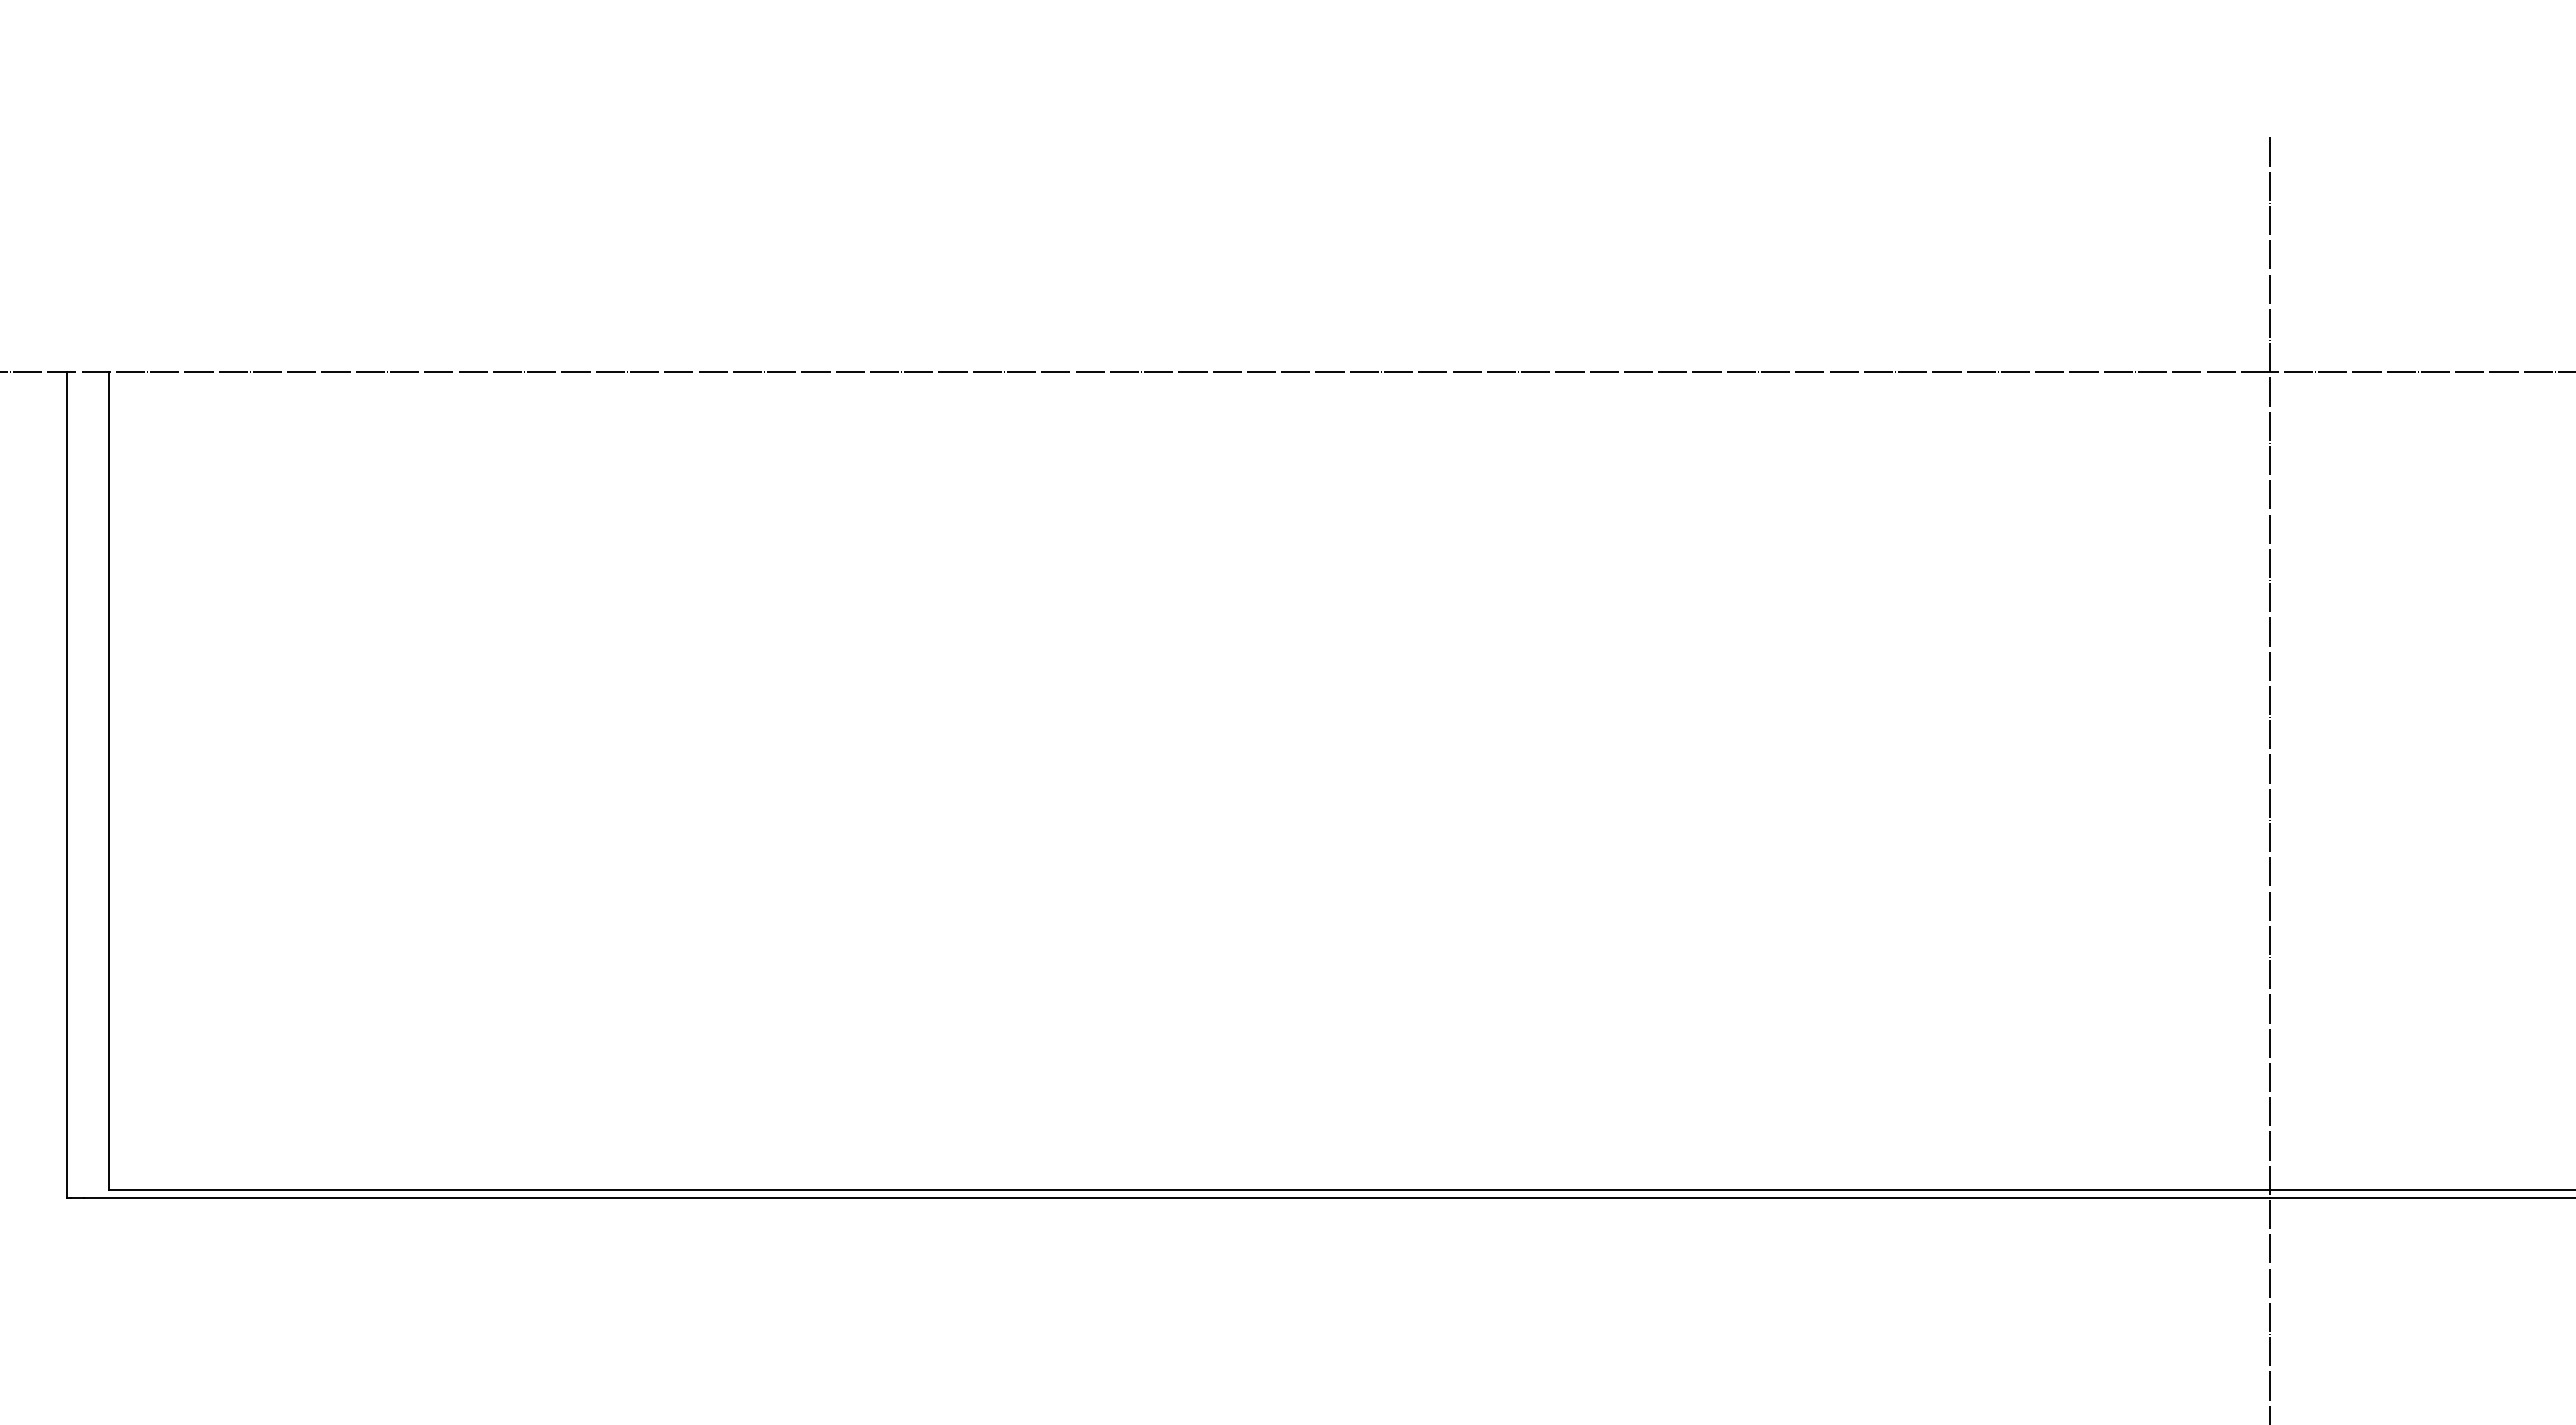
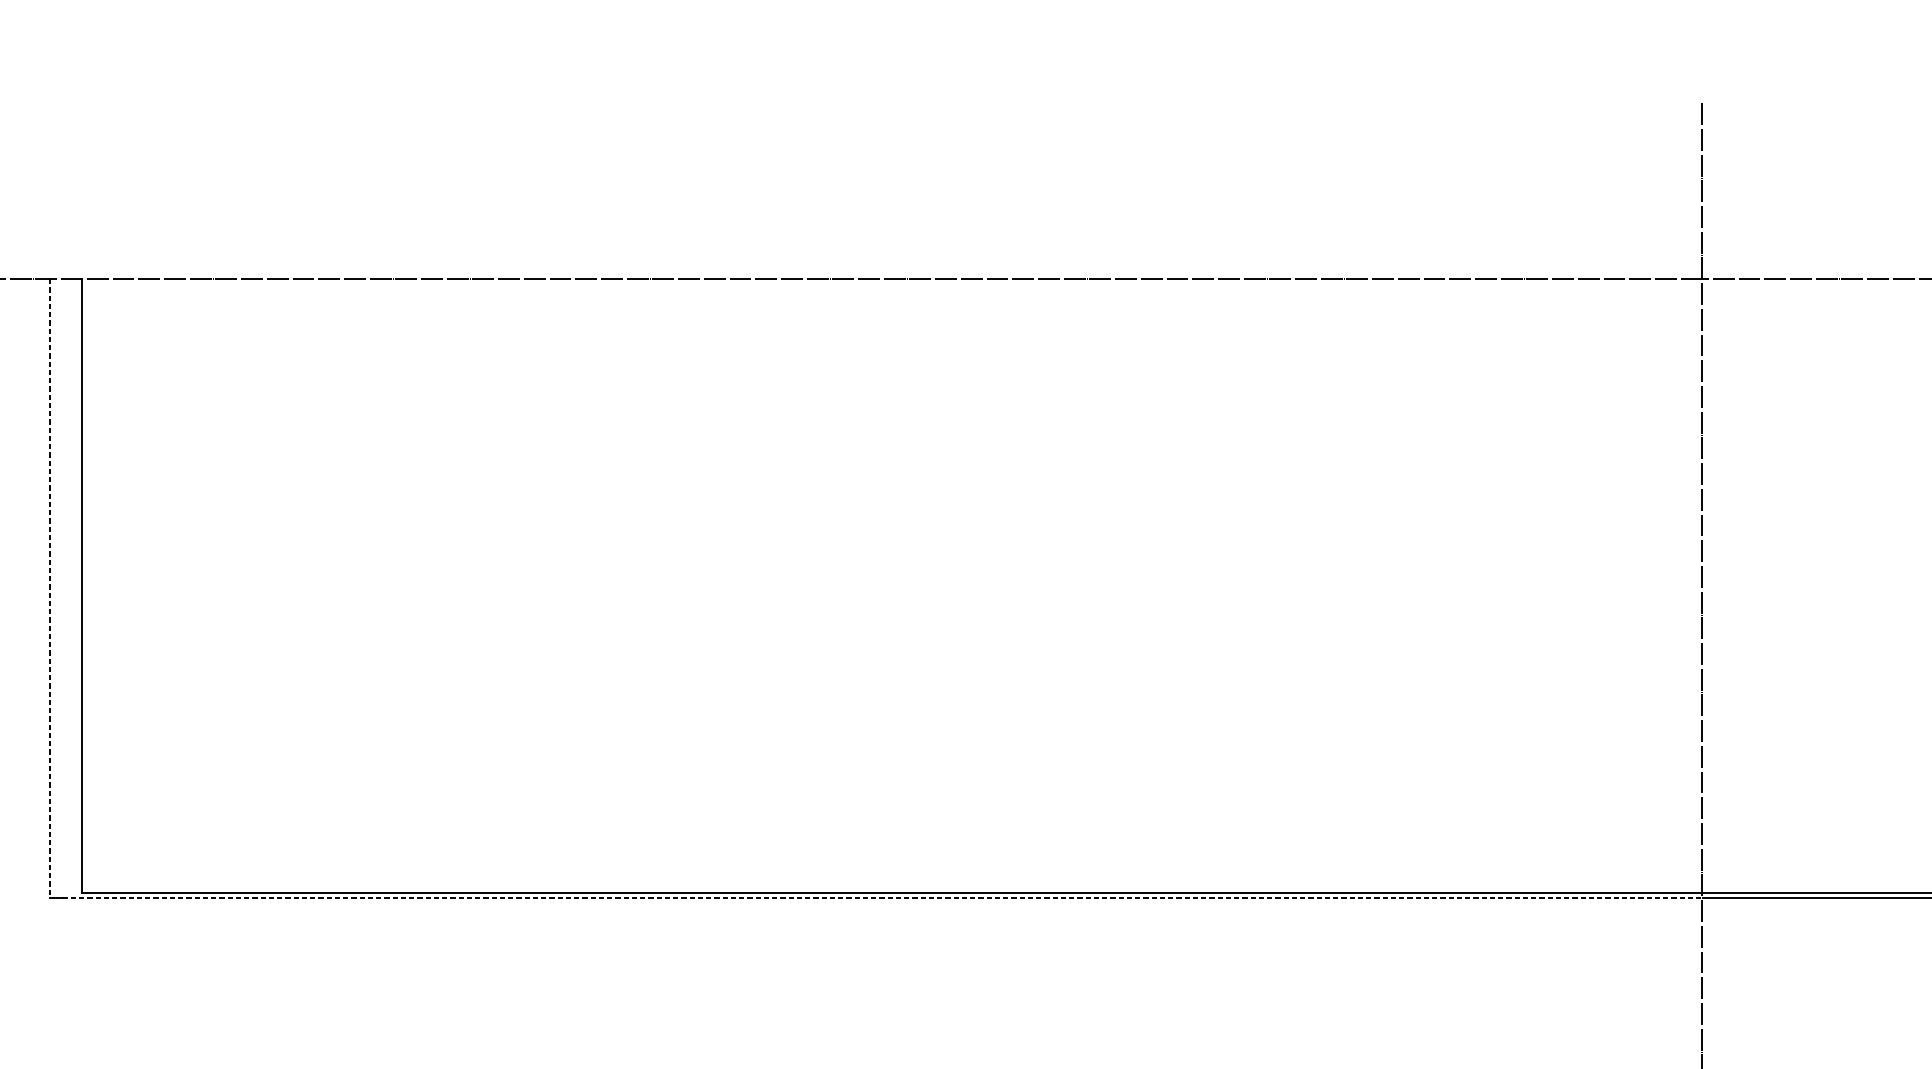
line: (66, 784) -> (49, 588), solid -> dashed
line: (1177, 1197) -> (883, 898), solid -> dashed

